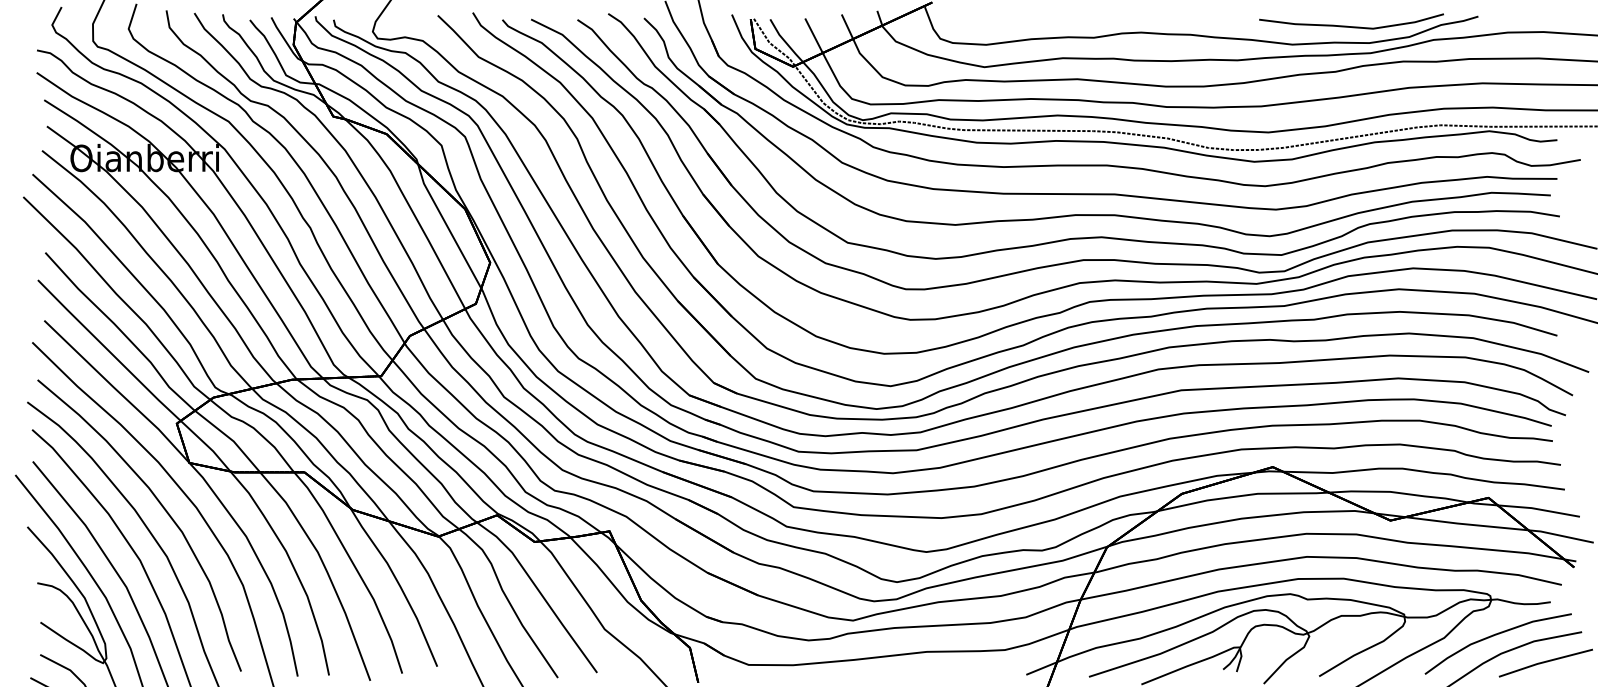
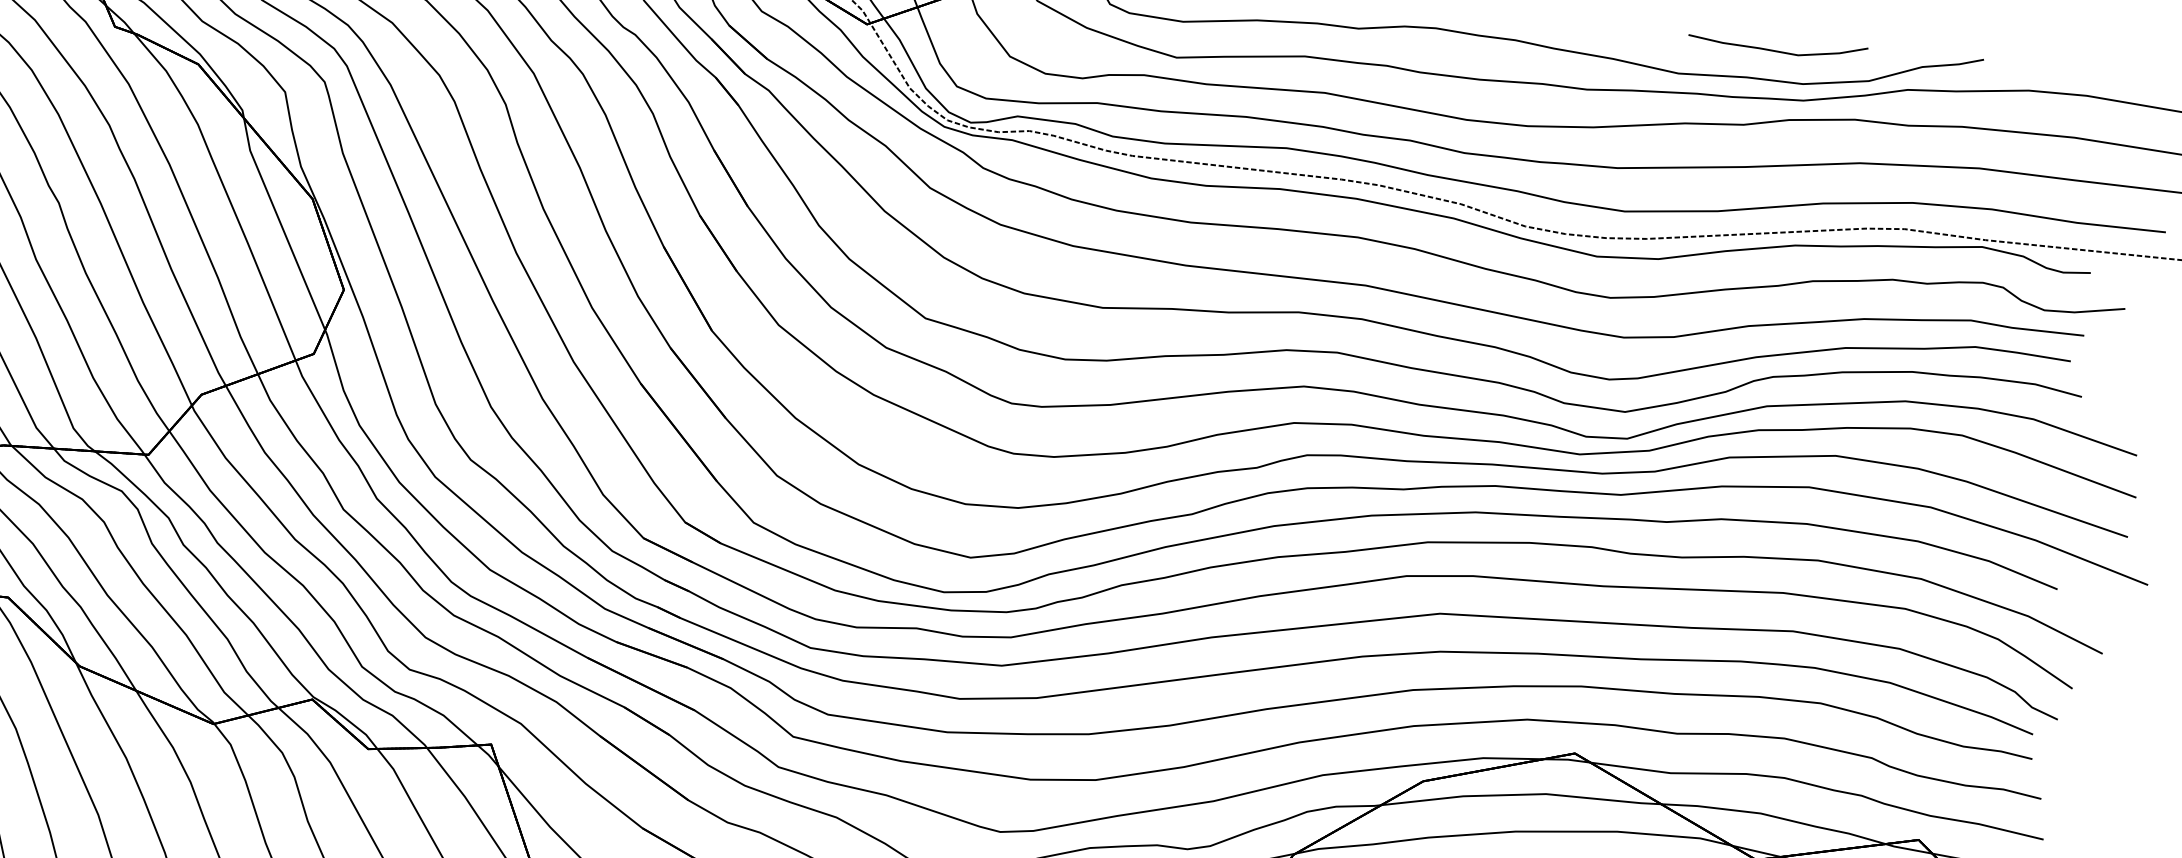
part: (1351, 21) -> (1777, 46), size x0.6

